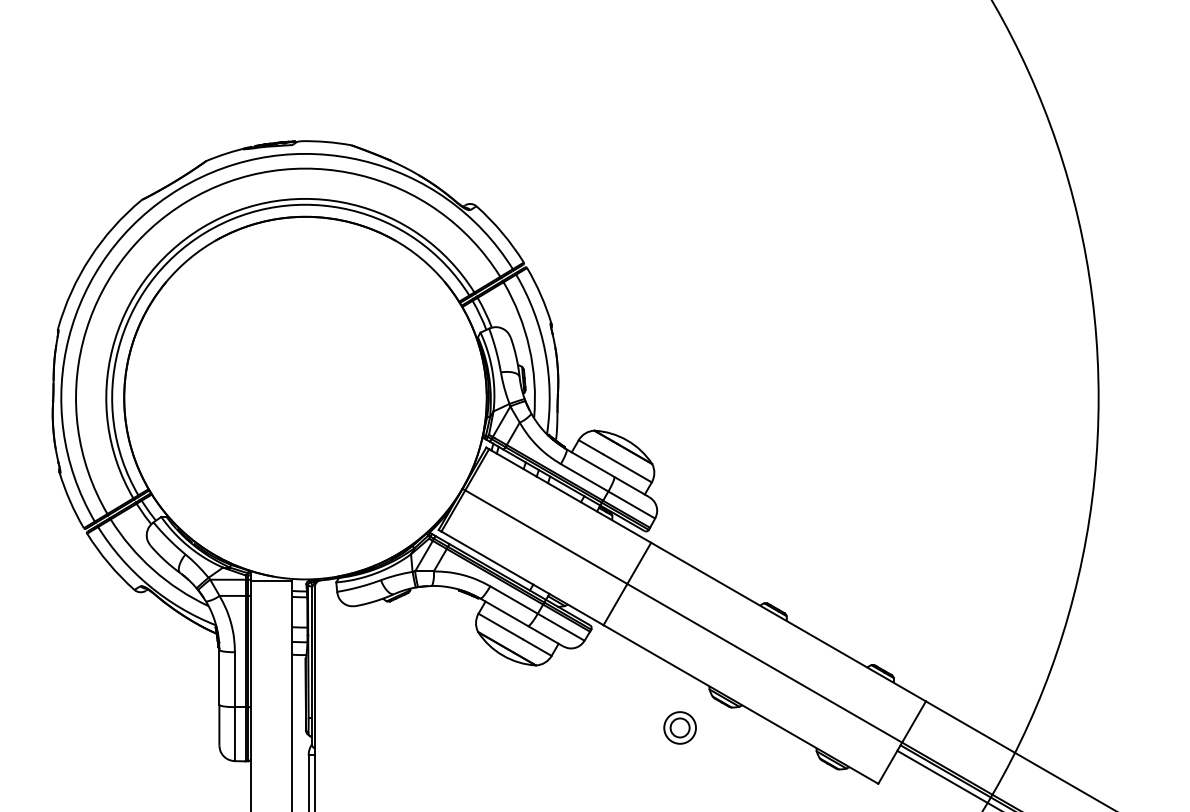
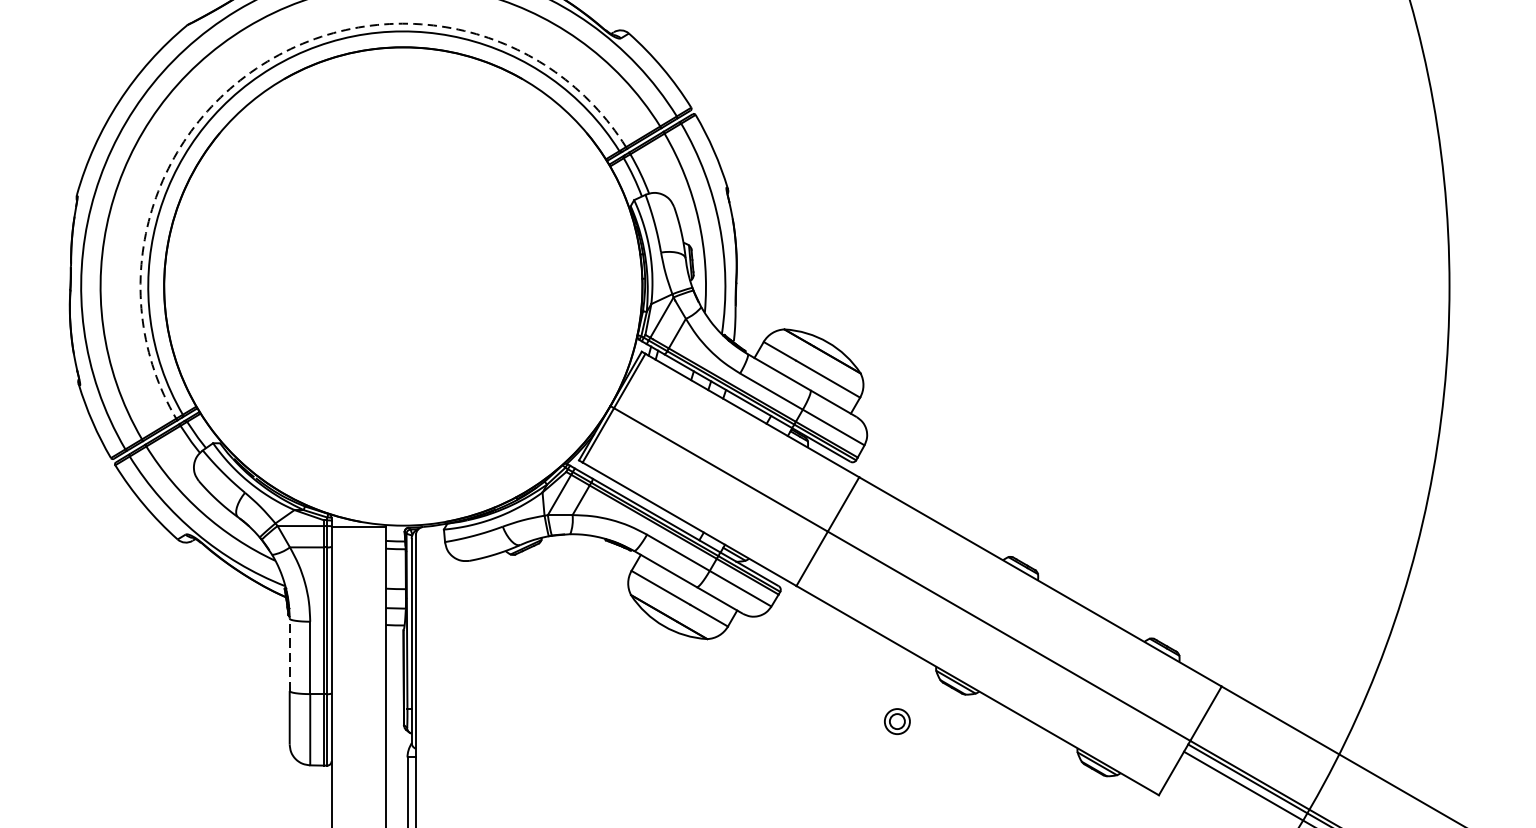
arc: (202, 227) -> (267, 61), solid -> dashed
line: (219, 676) -> (289, 653), solid -> dashed
part: (679, 727) -> (896, 720), size x0.6

